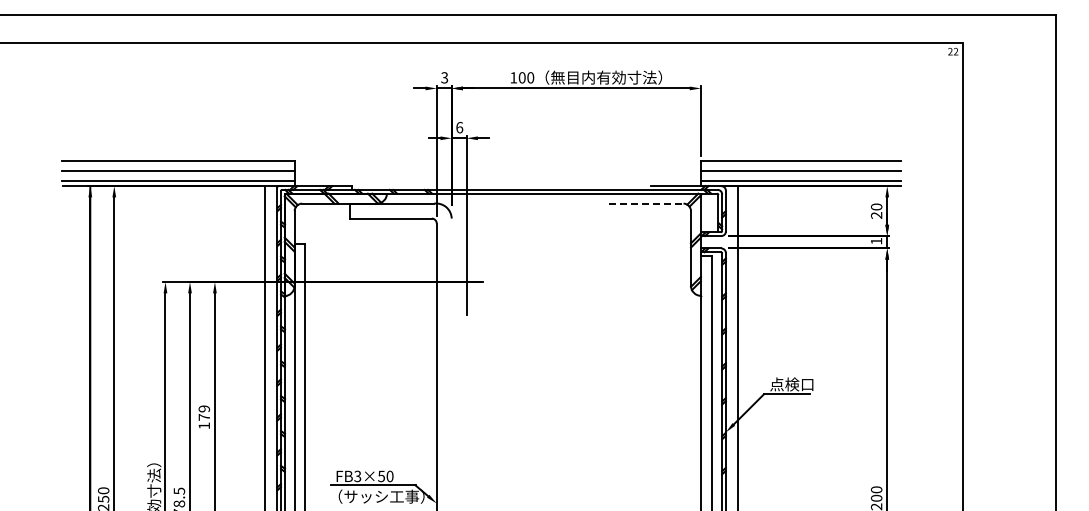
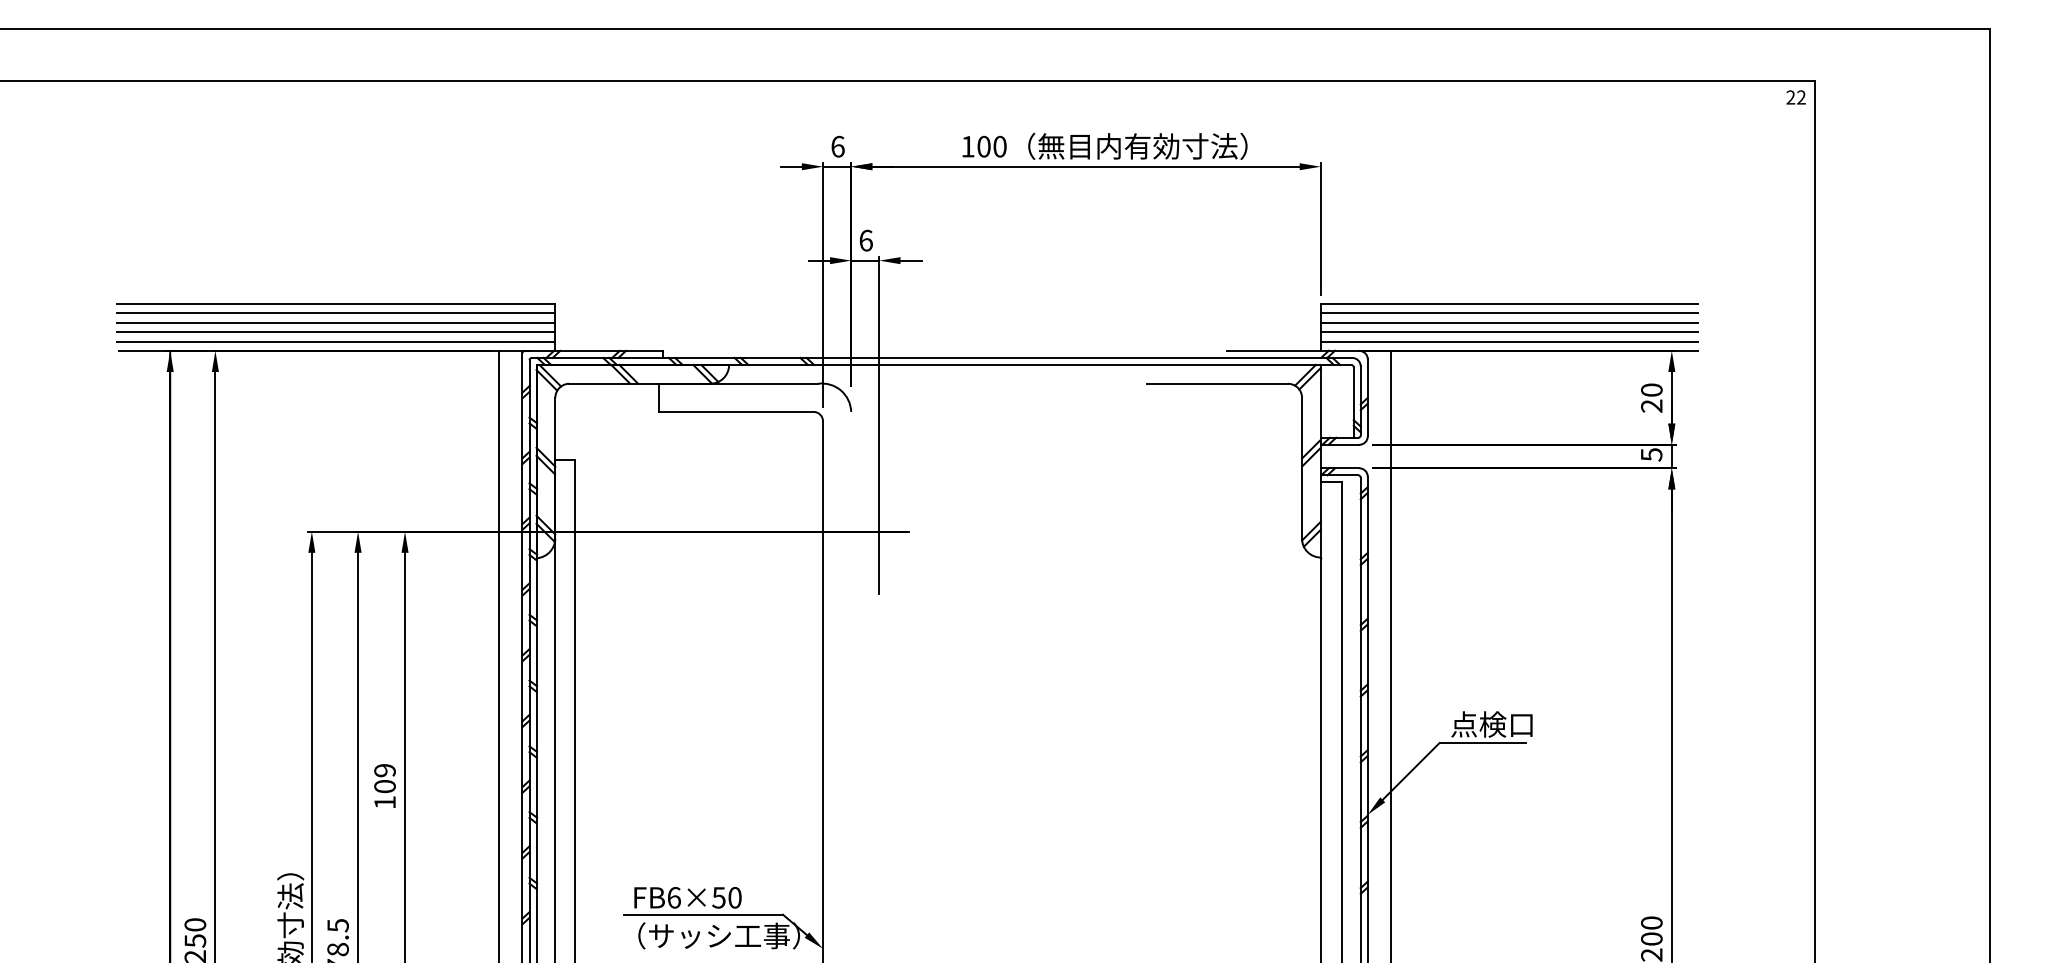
text: (444, 77) -> (837, 146), 3 -> 6
line: (178, 166) -> (336, 313), added
line: (800, 166) -> (1508, 313), added
line: (178, 176) -> (336, 332), added
line: (800, 176) -> (1508, 332), added
line: (646, 203) -> (1218, 383), dashed -> solid
text: (876, 240) -> (1651, 453), 1 -> 5
text: (204, 417) -> (385, 786), 179 -> 109
text: (357, 476) -> (673, 897), FB3×50 -> FB6×50

